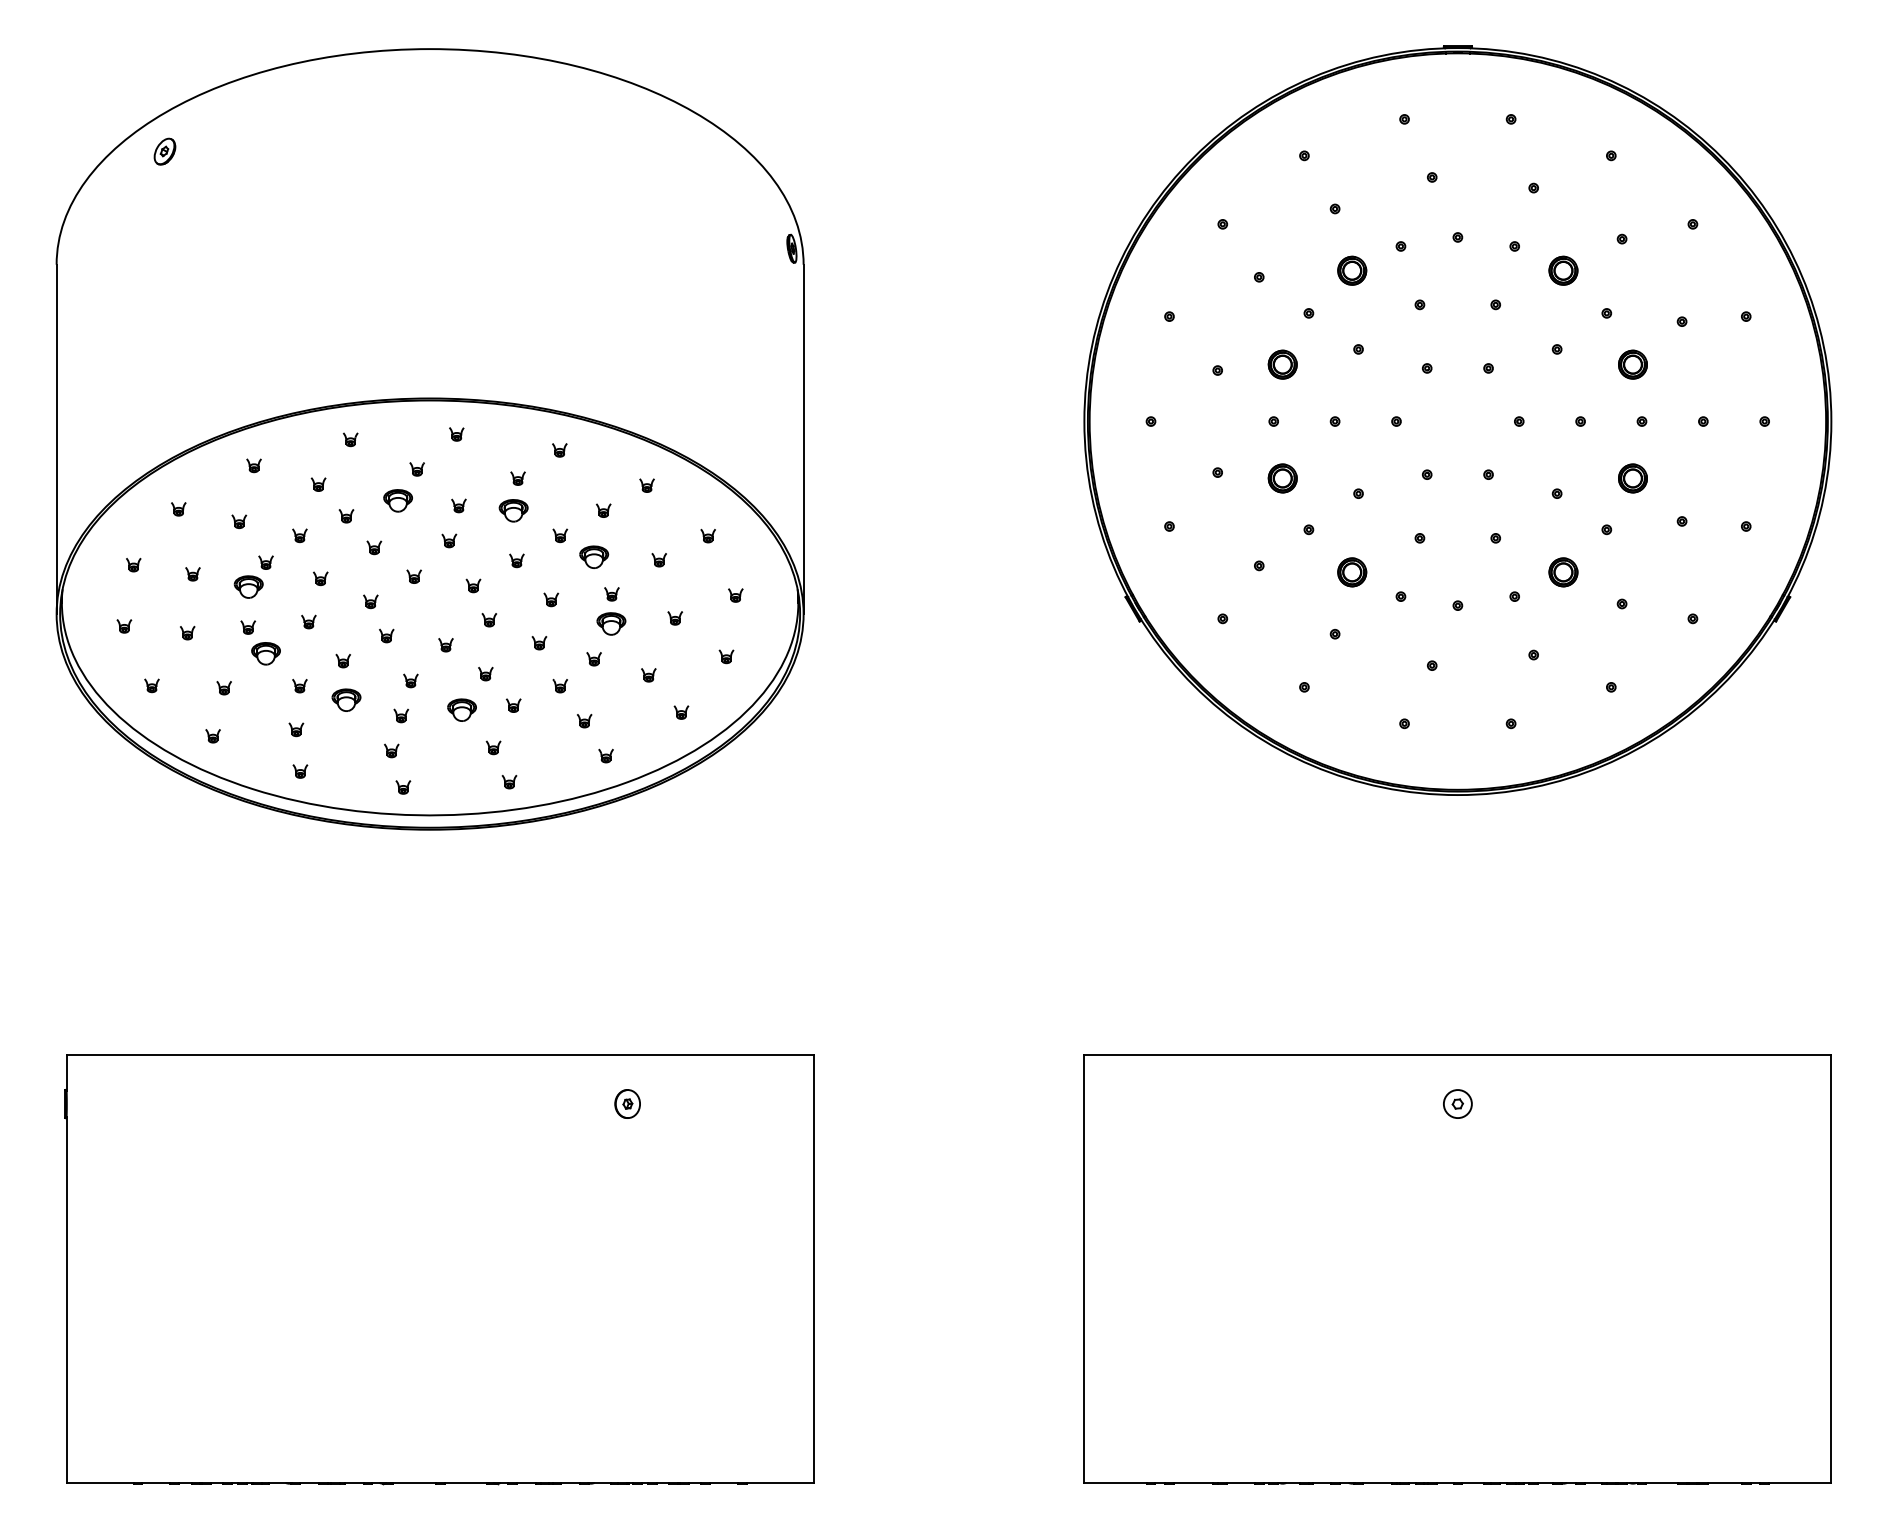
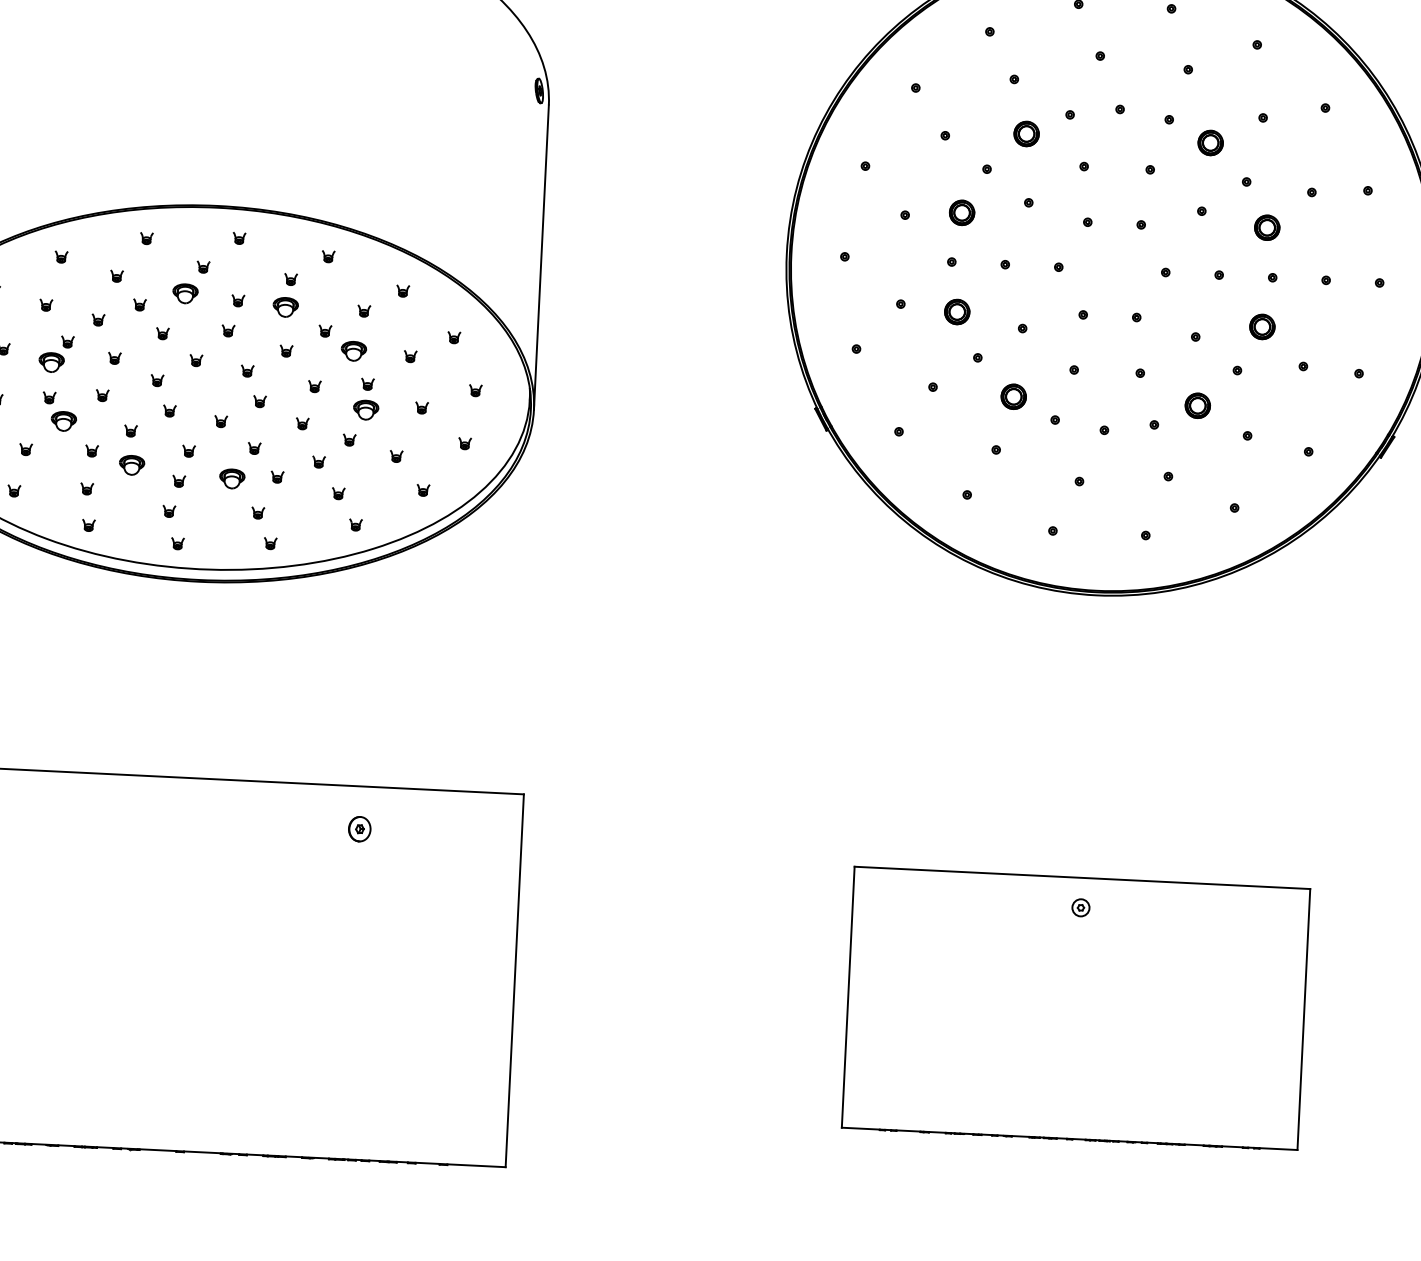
part: (1457, 1269) -> (1075, 1008), size x0.7

